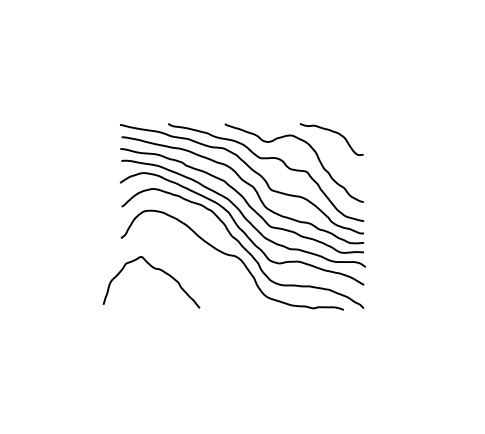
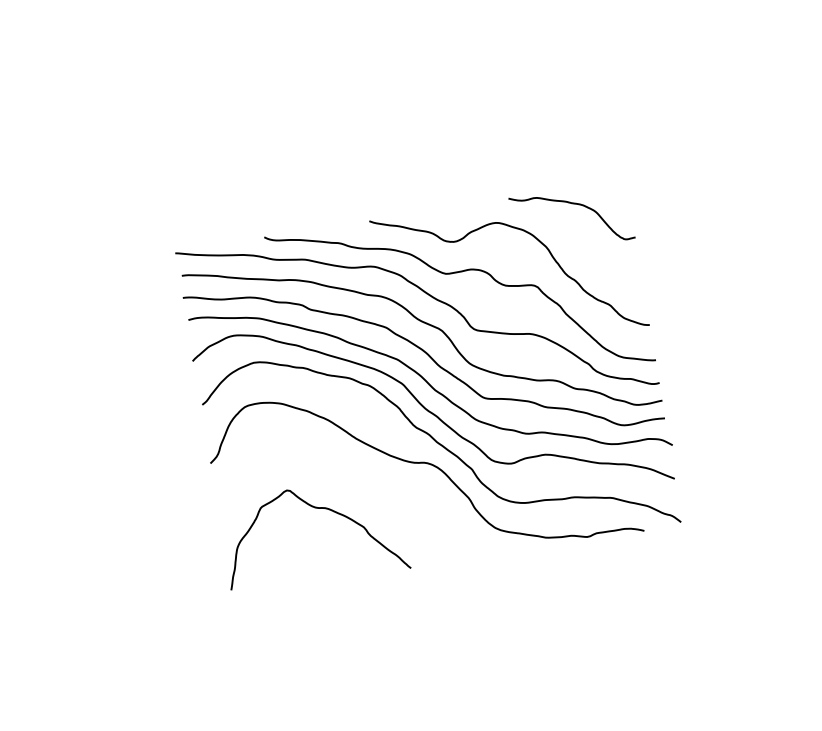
curve: (154, 269) -> (315, 509), moved

